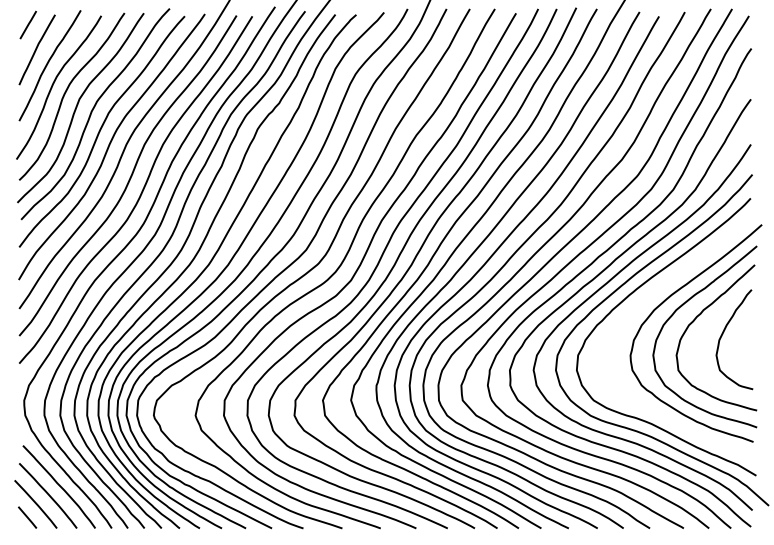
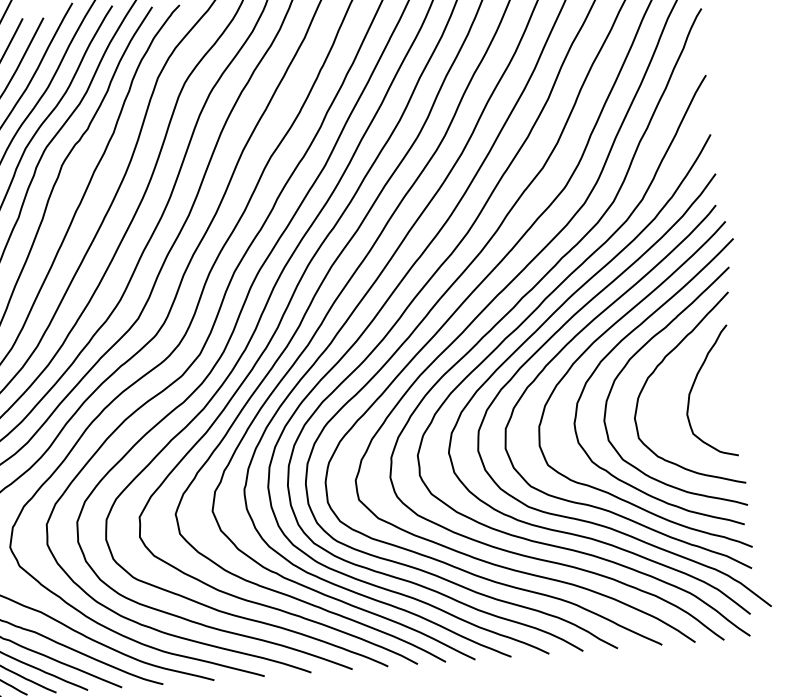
curve: (651, 295) -> (595, 342), added

